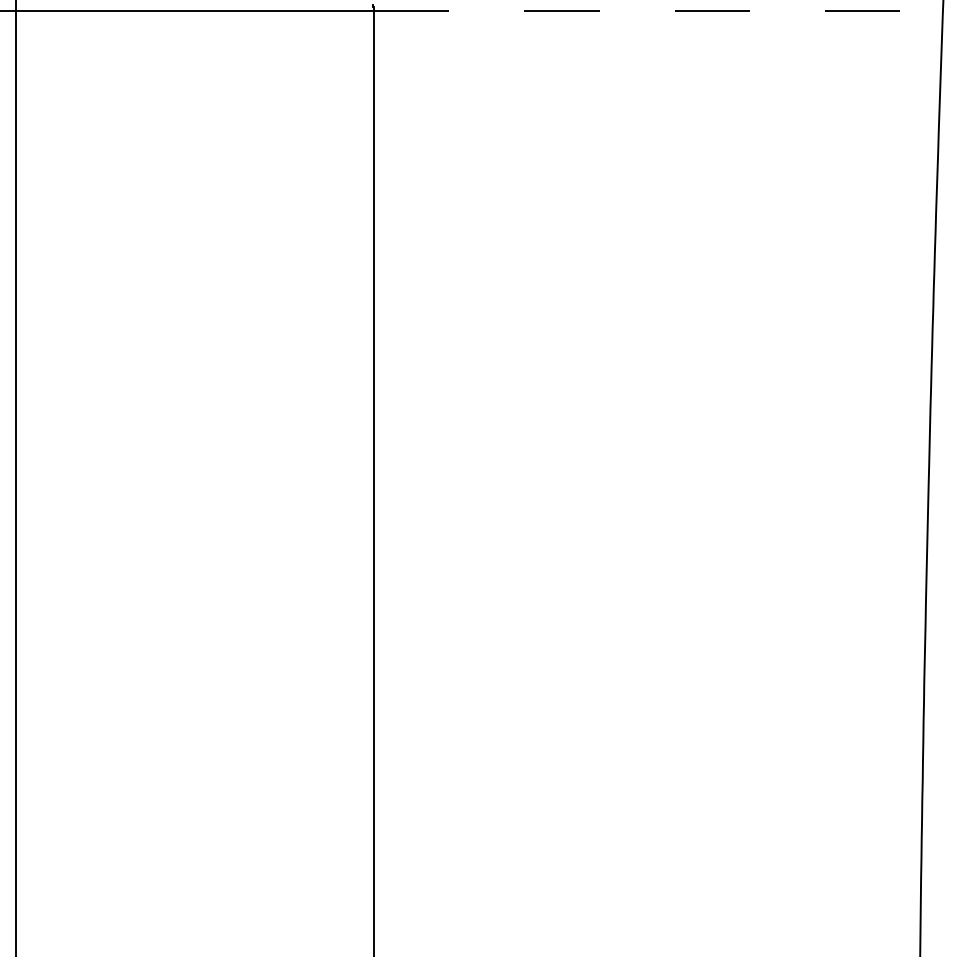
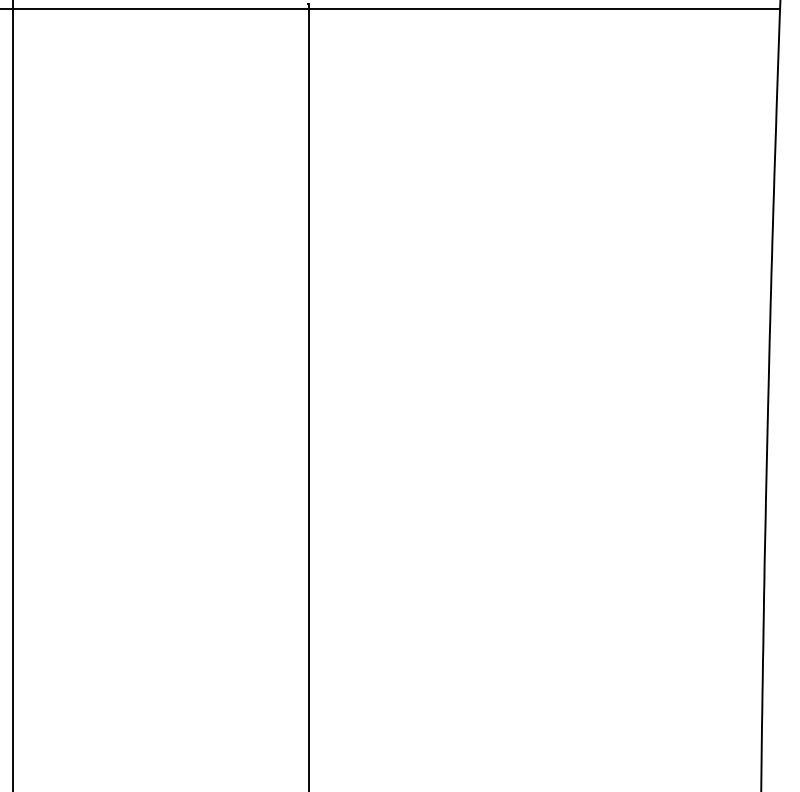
line: (658, 11) -> (544, 9), dashed -> solid

